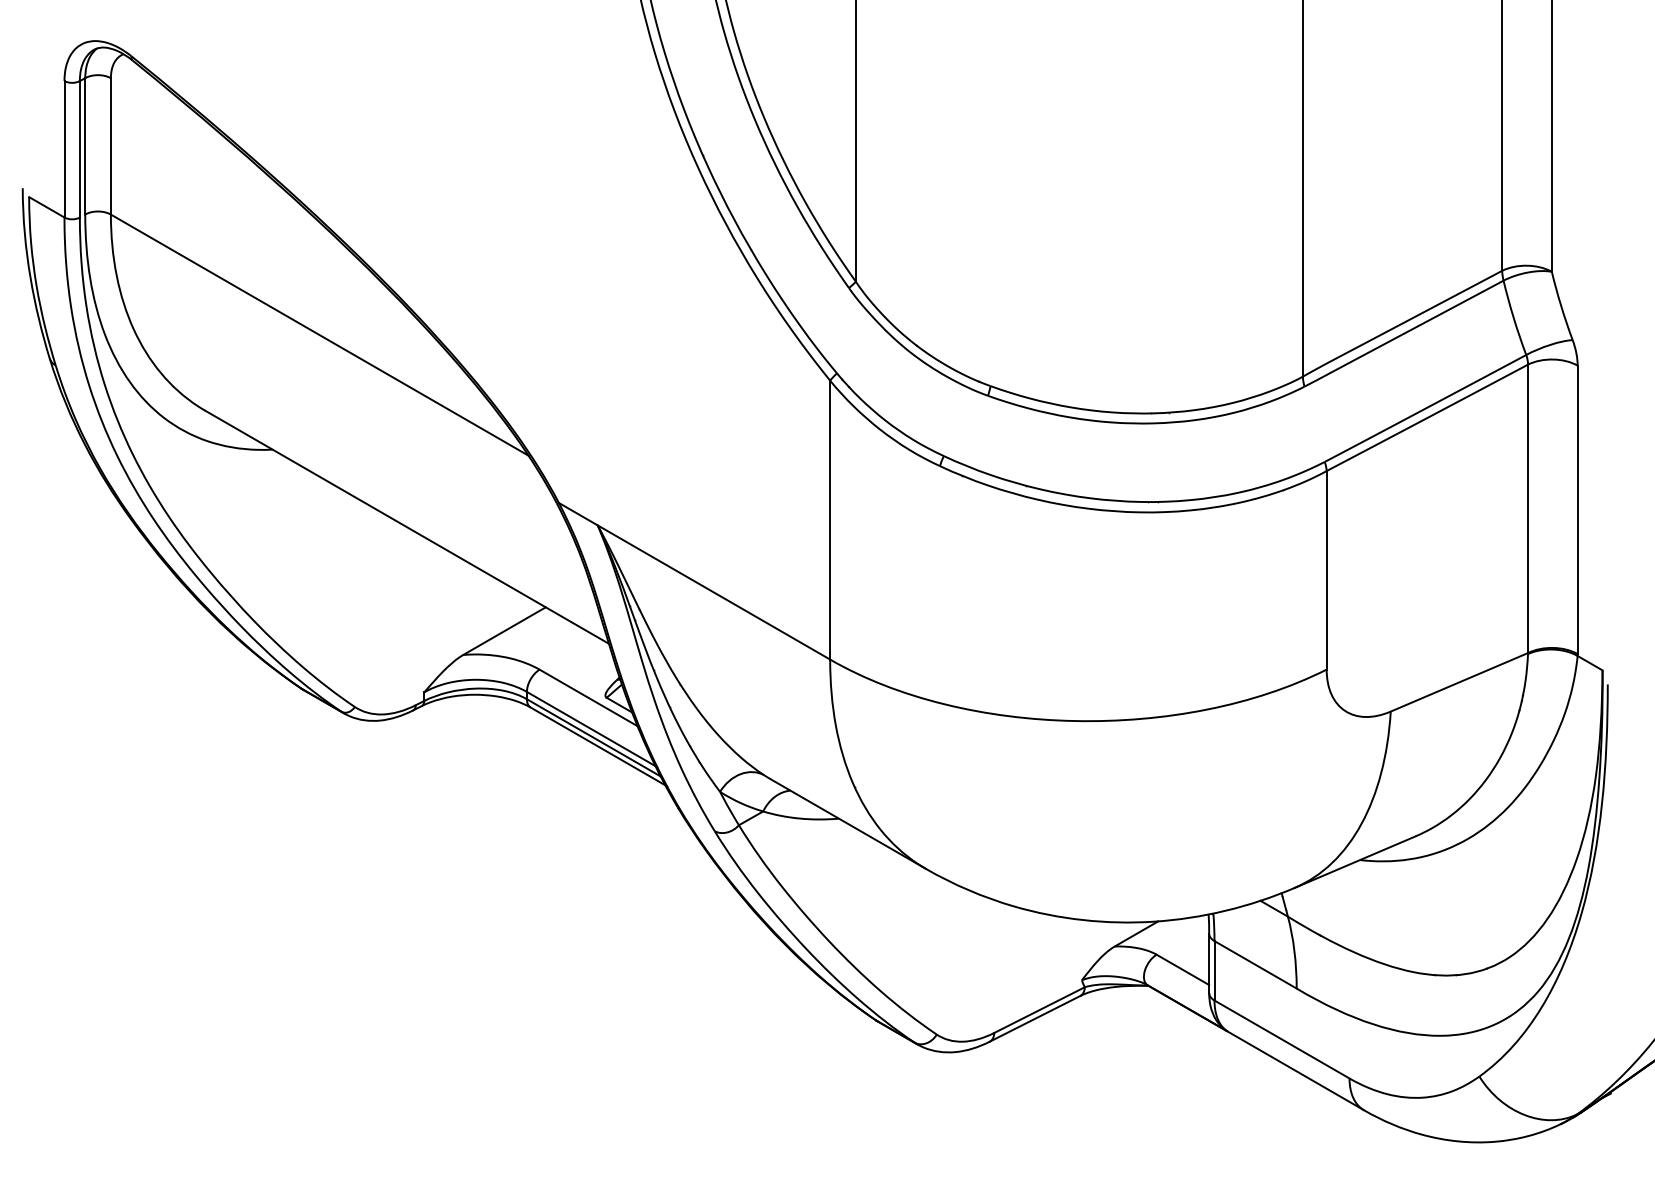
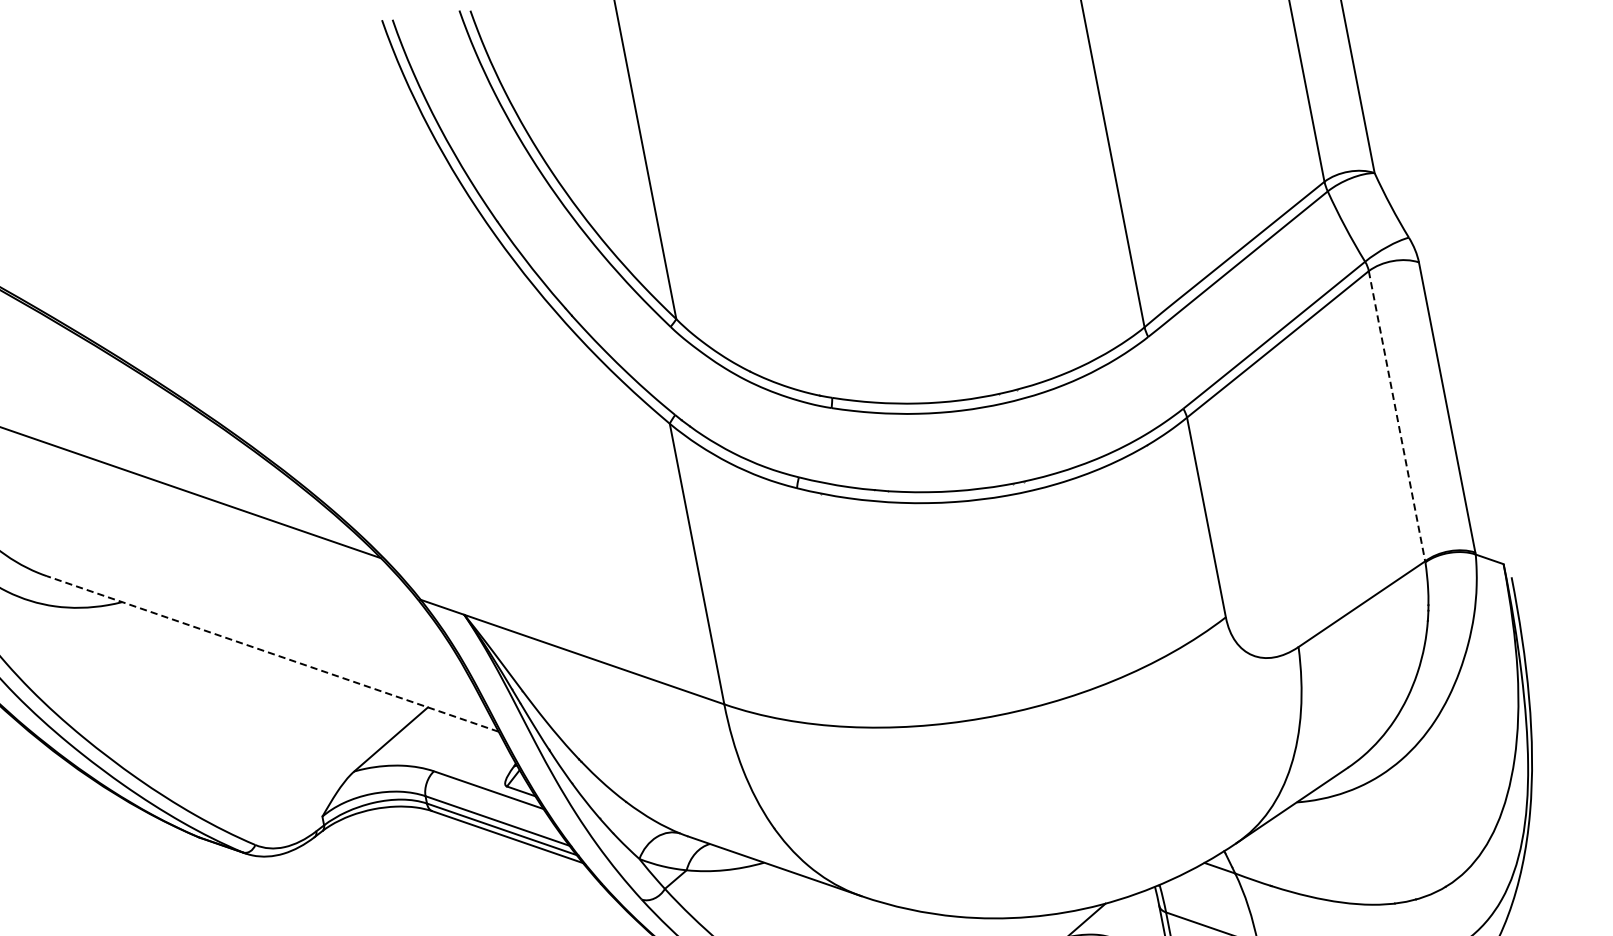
line: (1528, 509) -> (1397, 416), solid -> dashed
line: (406, 527) -> (272, 654), solid -> dashed

